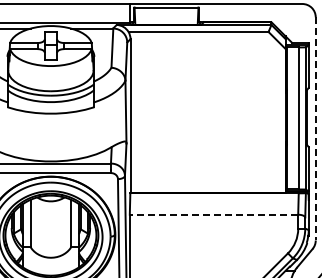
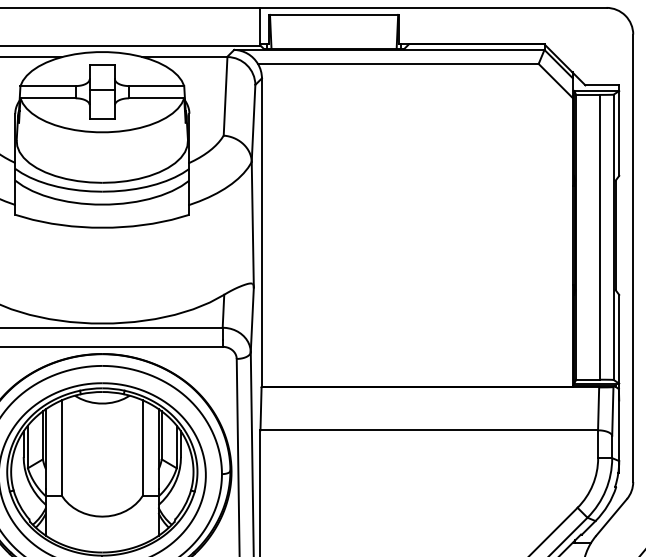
line: (315, 128) -> (632, 257), dashed -> solid
line: (213, 214) -> (428, 429), dashed -> solid

